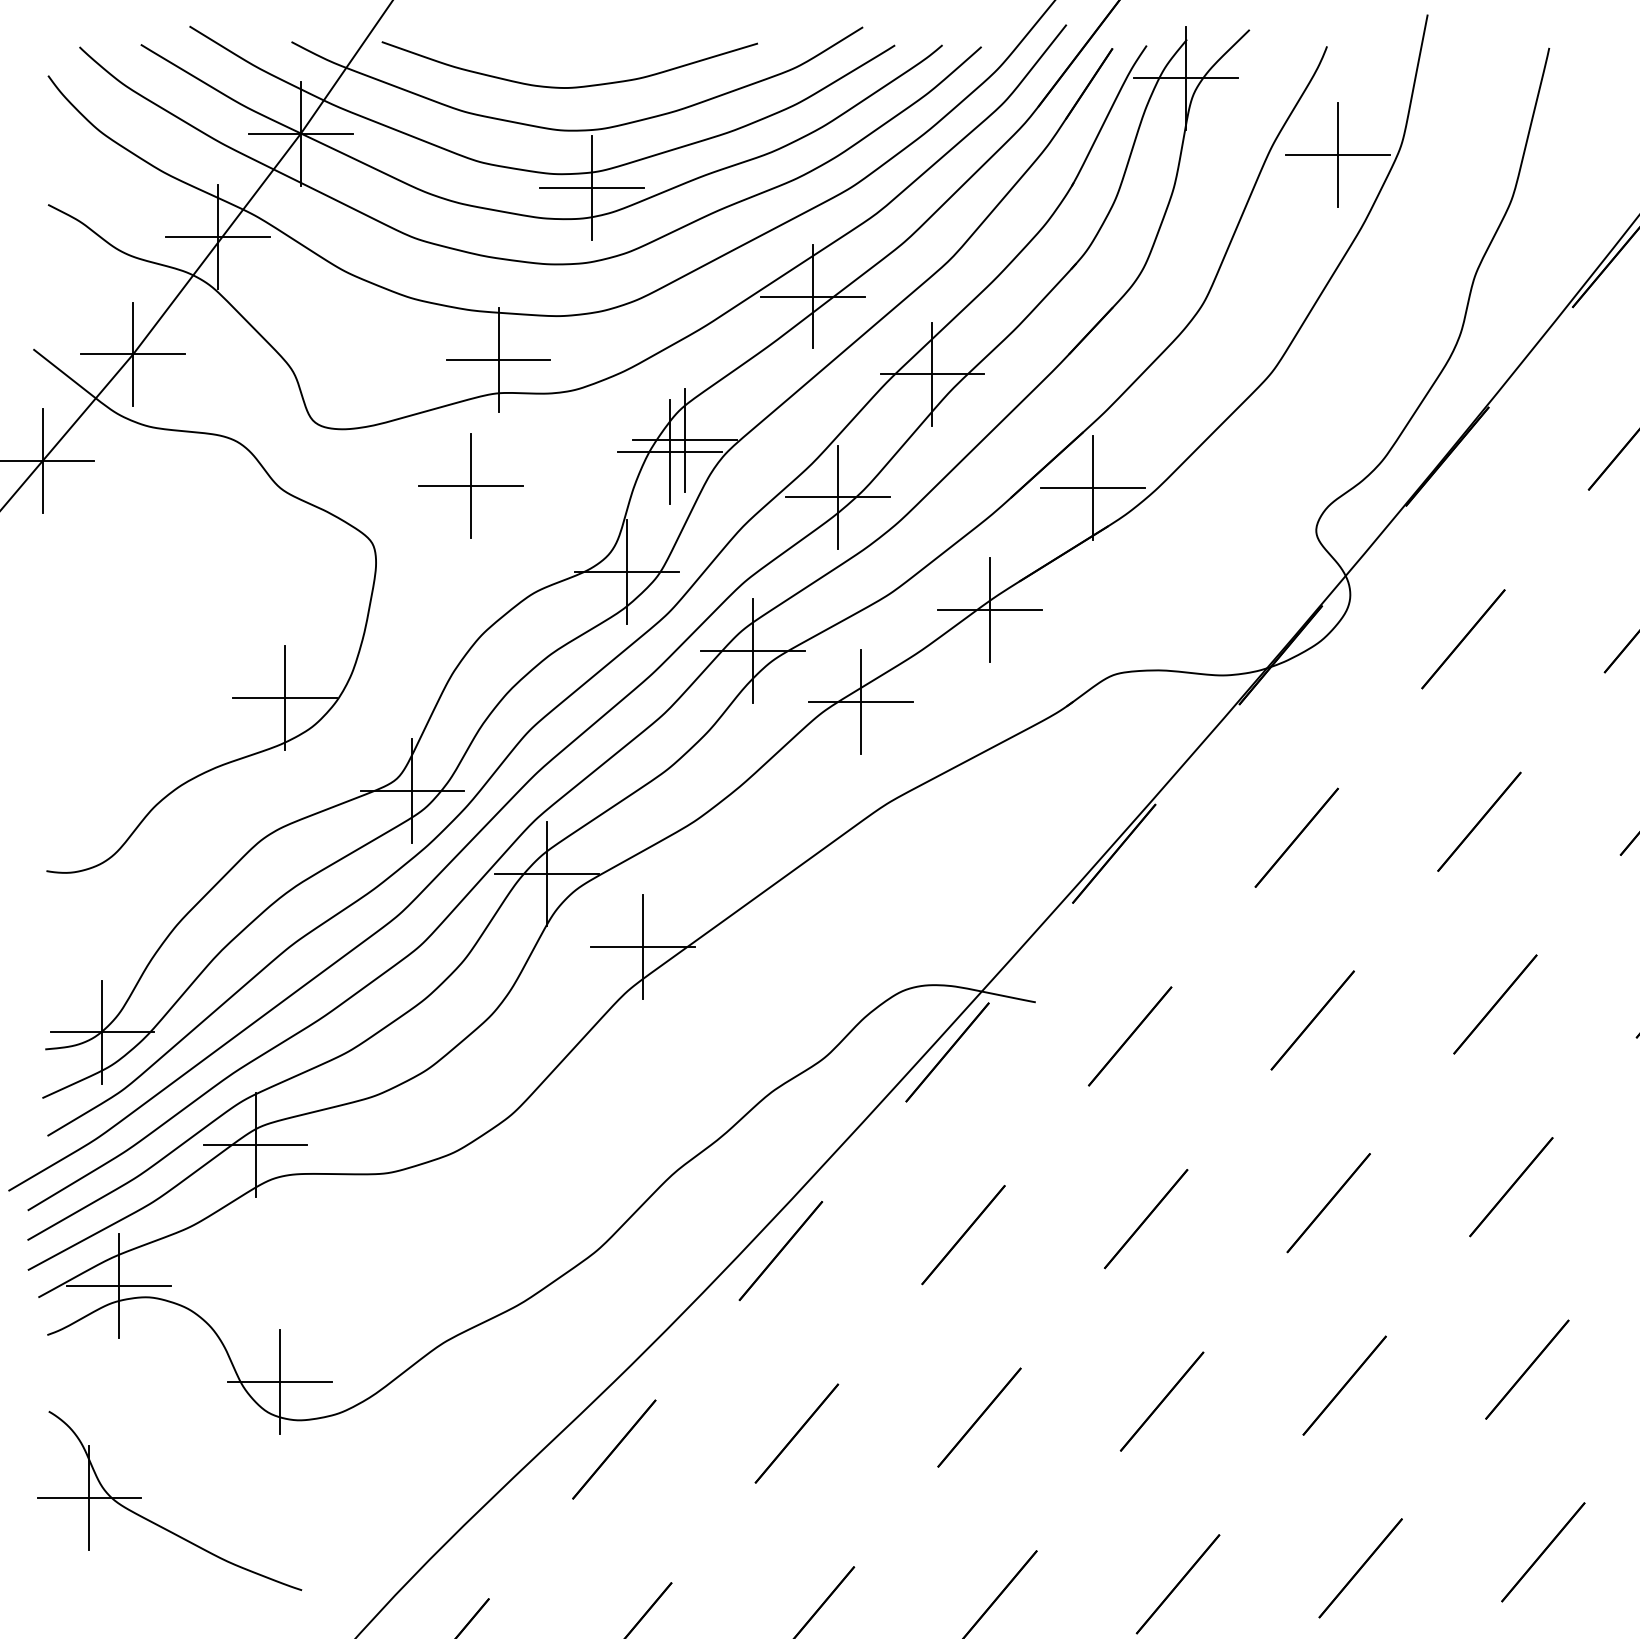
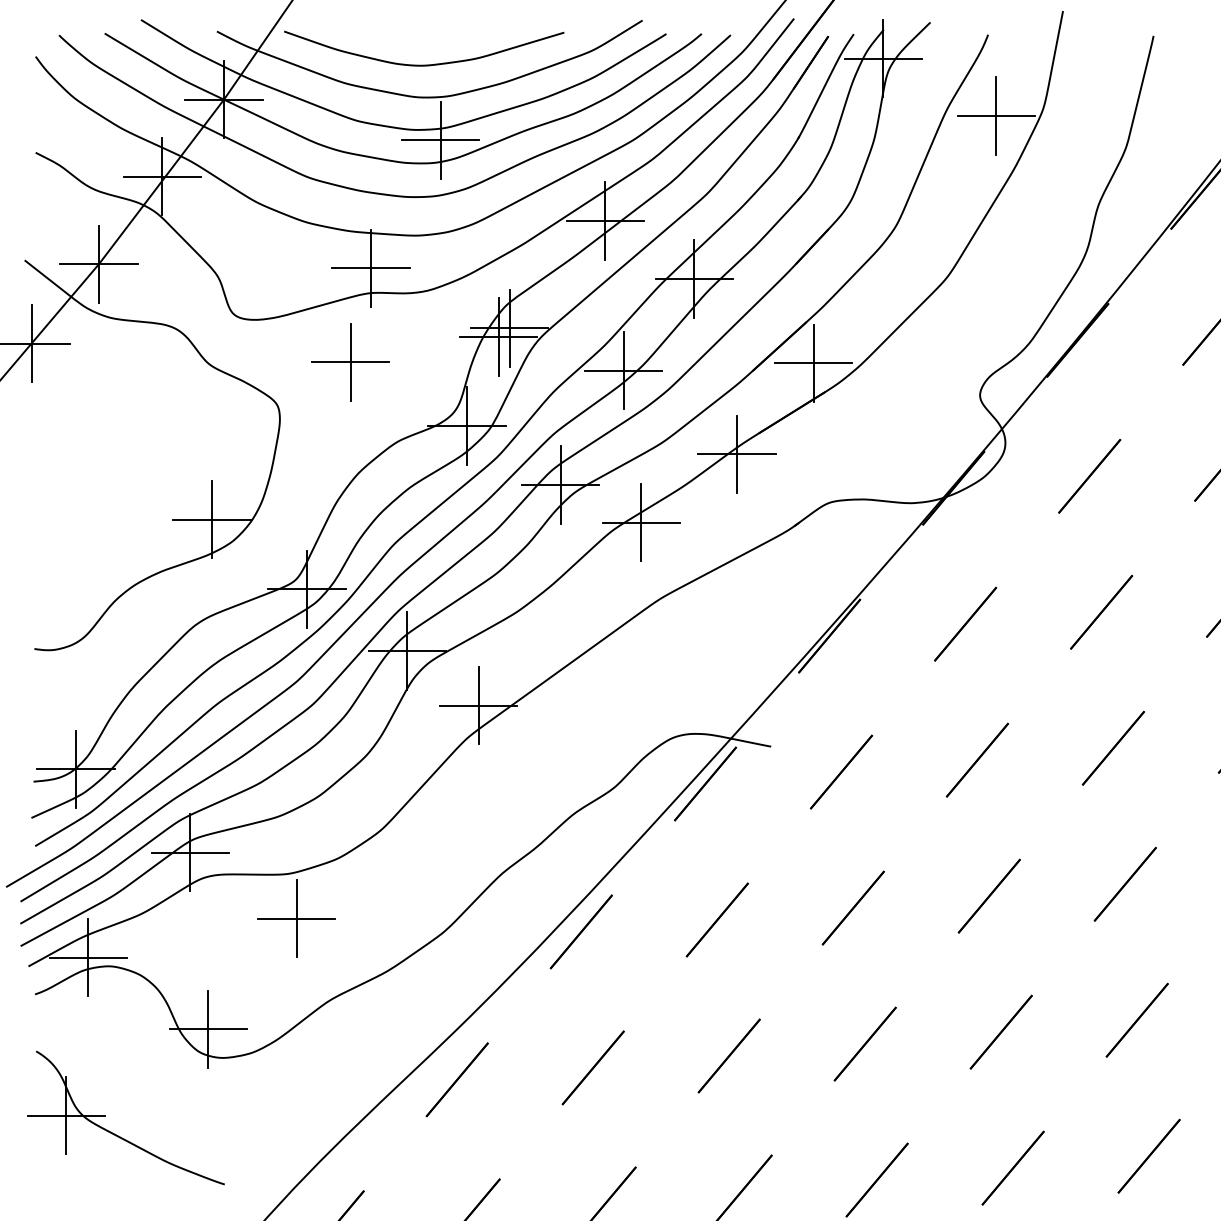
part: (398, 1232) -> (296, 918), added

